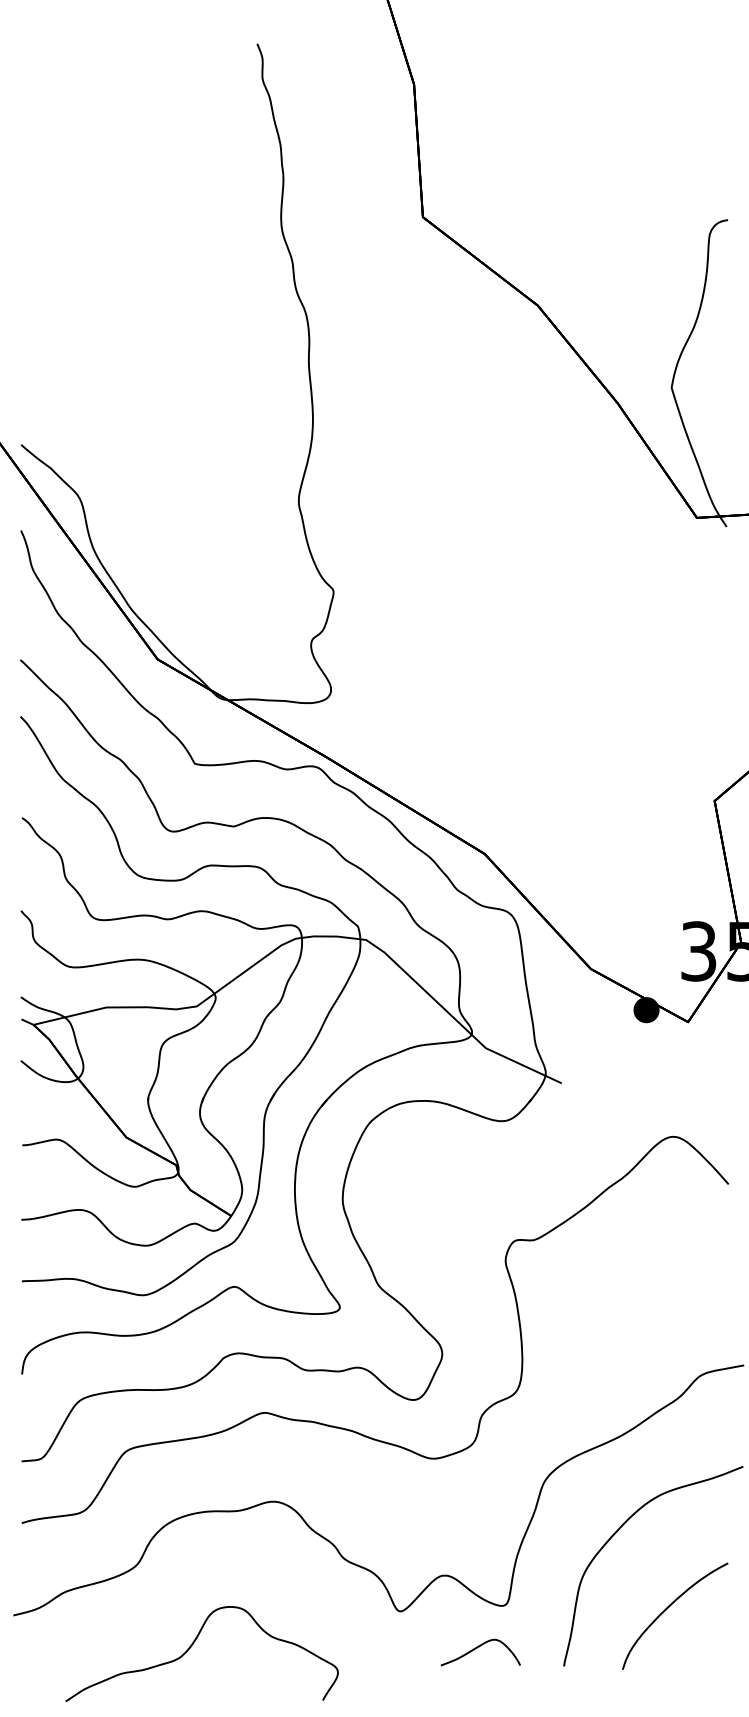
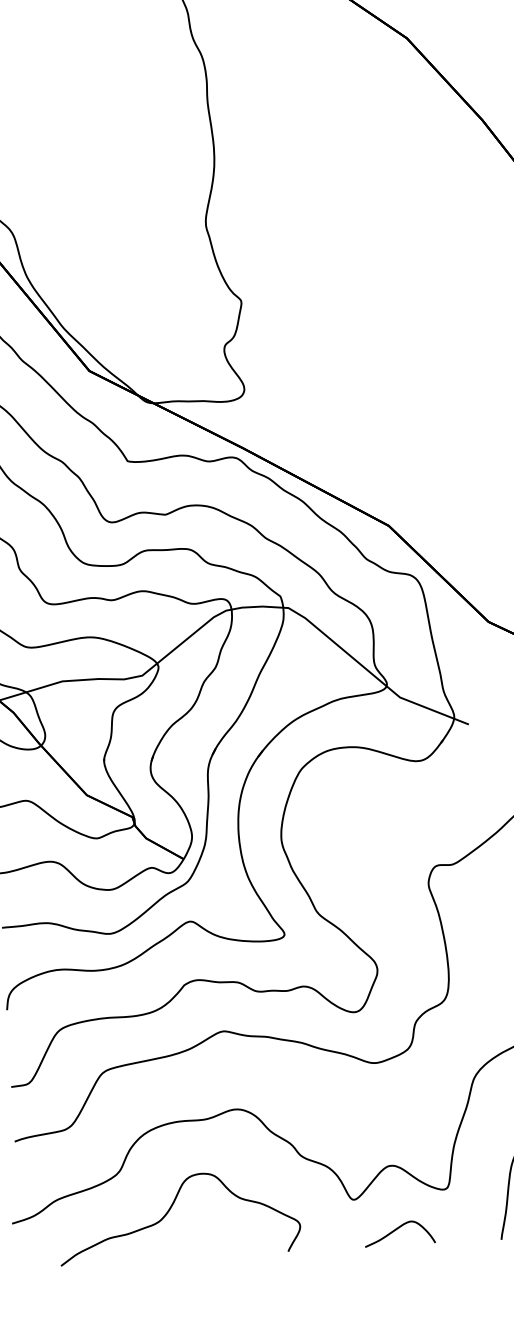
curve: (191, 1647) -> (169, 1211), moved
curve: (477, 1648) -> (396, 1230), moved

